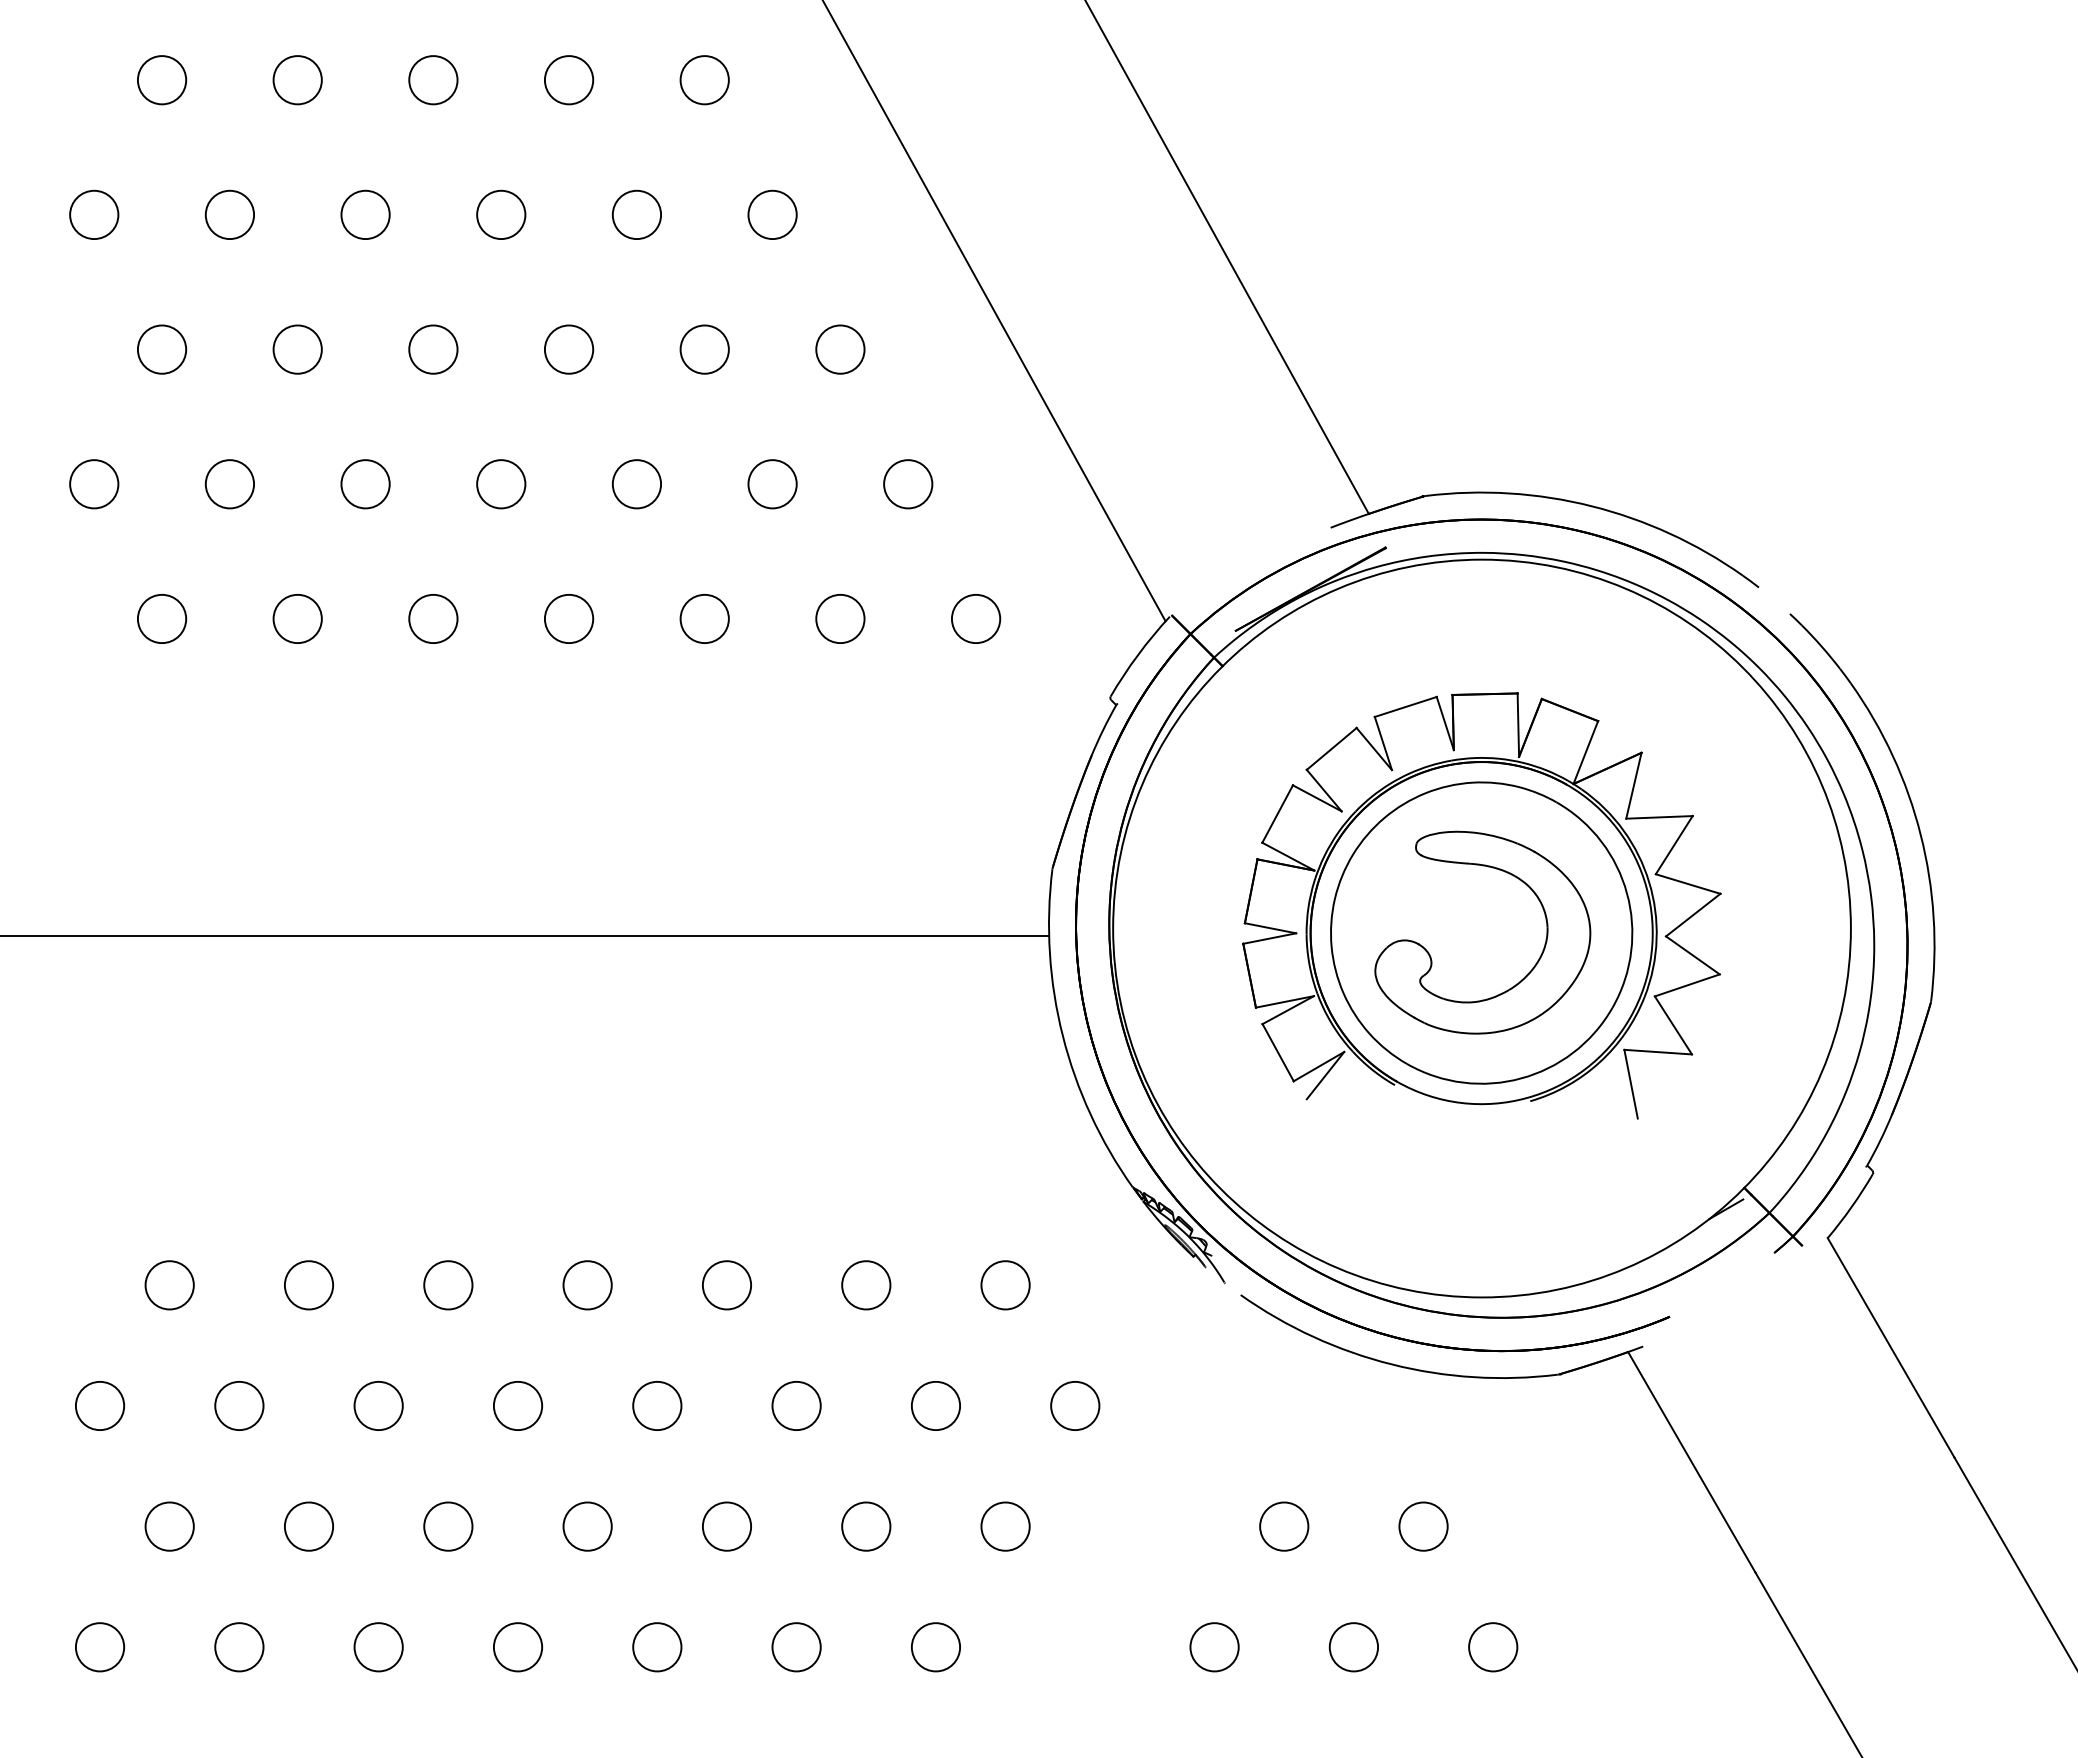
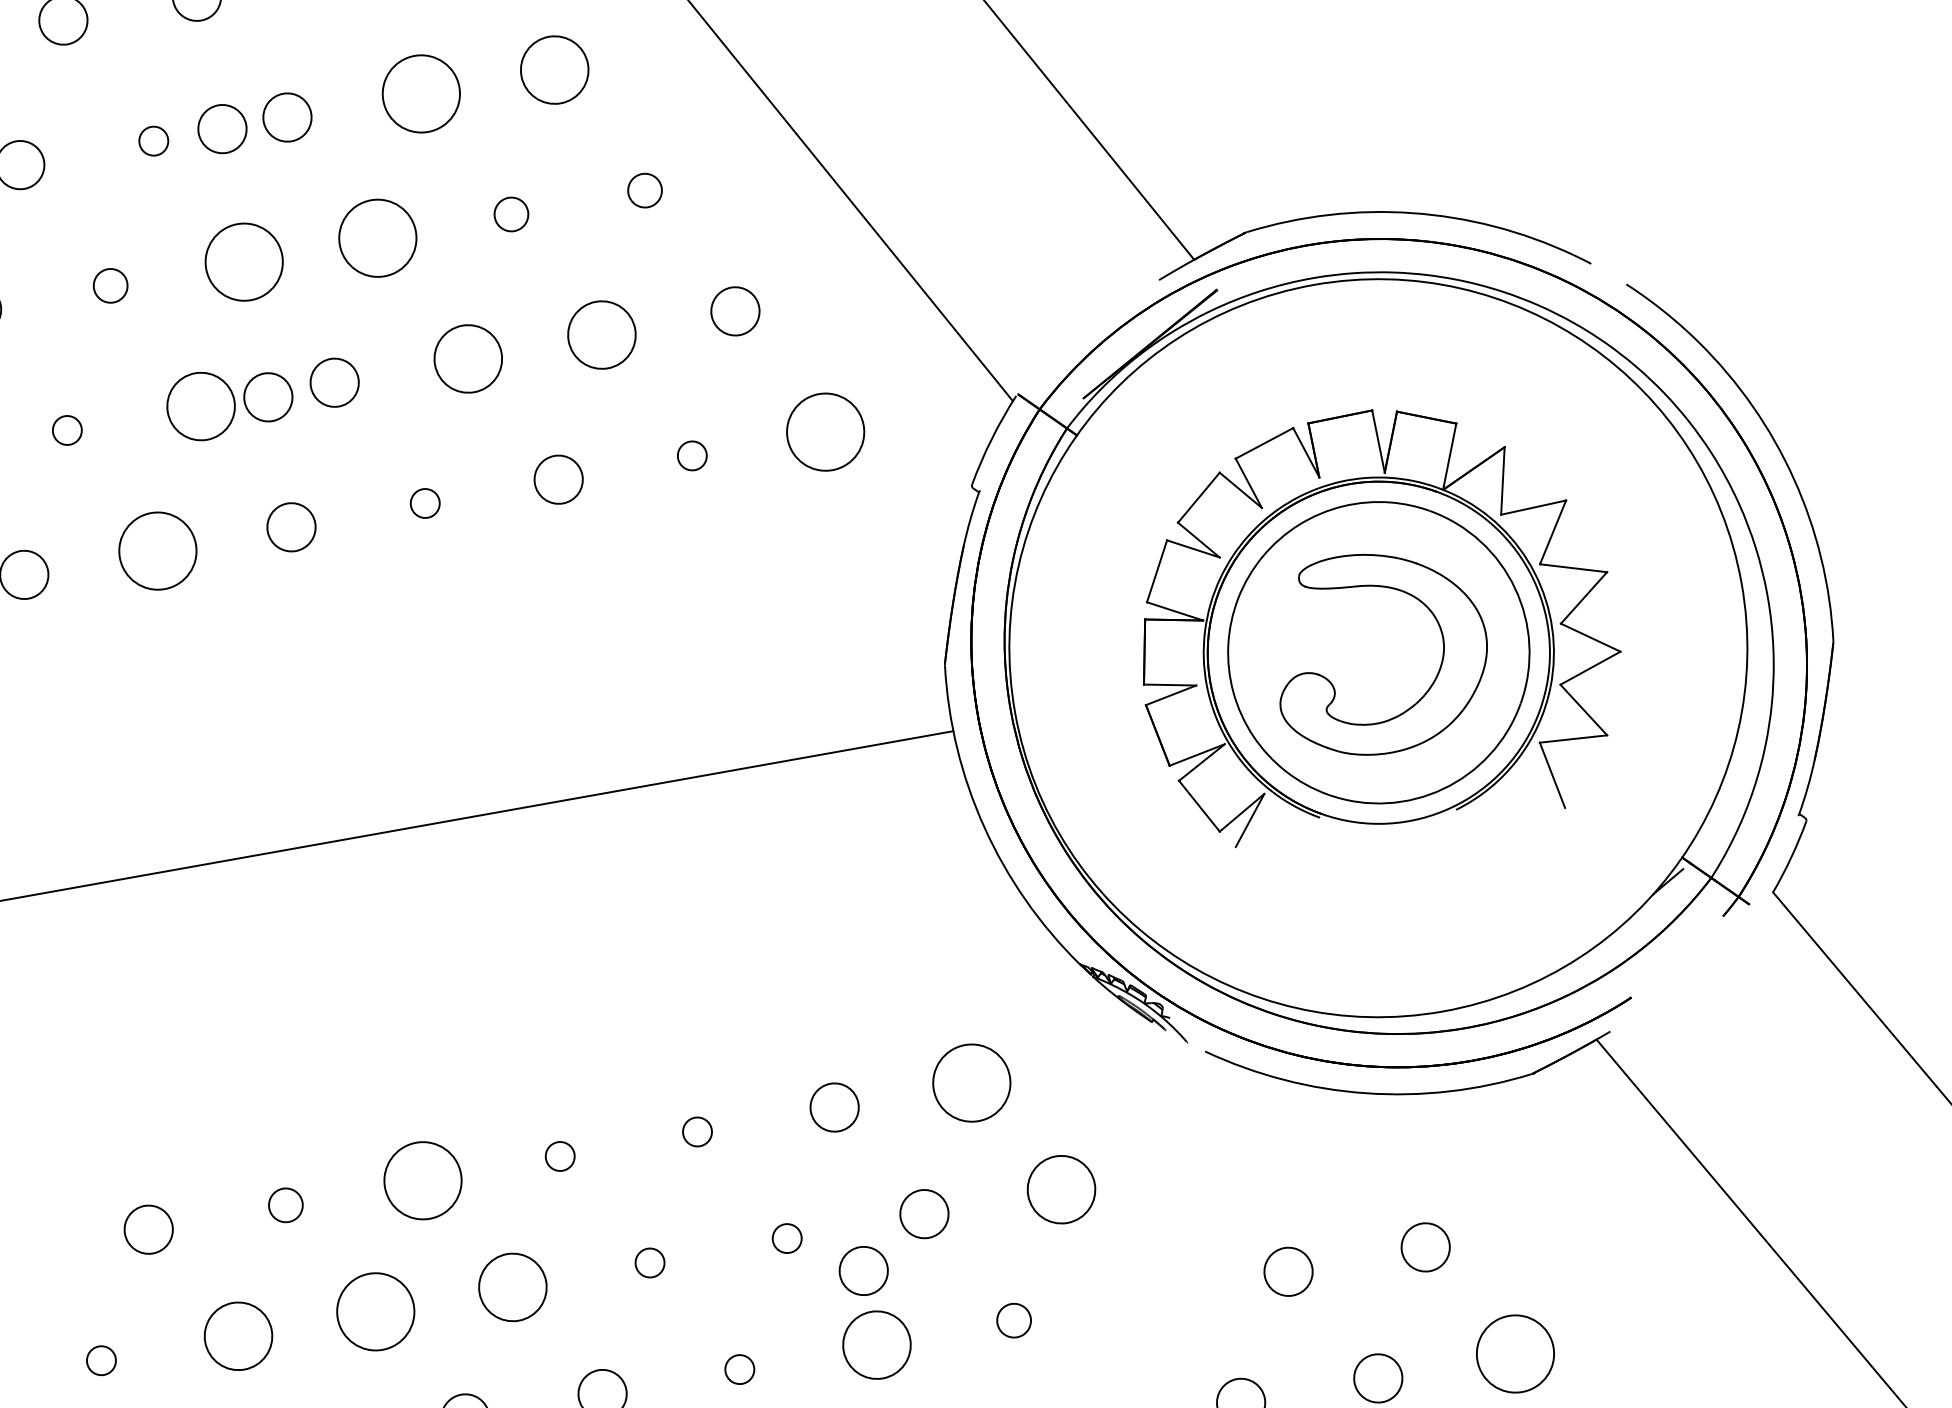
circle: (365, 214) -> (153, 140), size x0.6
circle: (435, 214) -> (222, 128), added
circle: (636, 214) -> (420, 93), size x1.6
circle: (772, 214) -> (554, 69), size x1.4
circle: (297, 349) -> (110, 285), size x0.7
circle: (433, 349) -> (244, 261), size x1.6
circle: (568, 349) -> (377, 238), size x1.6
circle: (704, 349) -> (511, 214), size x0.7
circle: (840, 349) -> (645, 190), size x0.7
circle: (229, 484) -> (67, 430), size x0.6
circle: (365, 484) -> (201, 406), size x1.4
circle: (636, 484) -> (467, 359), size x1.4
circle: (772, 484) -> (601, 335), size x1.4
circle: (433, 486) -> (268, 396), added
circle: (297, 618) -> (157, 550), size x1.6
circle: (569, 618) -> (425, 502), size x0.6
circle: (840, 618) -> (692, 455), size x0.6
circle: (976, 618) -> (826, 431), size x1.6
circle: (308, 1285) -> (285, 1205), size x0.7
circle: (448, 1285) -> (423, 1180), size x1.6
circle: (587, 1285) -> (560, 1156), size x0.6
circle: (726, 1285) -> (697, 1132), size x0.6
circle: (1005, 1285) -> (971, 1083), size x1.6
circle: (100, 1405) -> (101, 1360), size x0.6
circle: (239, 1405) -> (238, 1335), size x1.4
circle: (378, 1405) -> (375, 1311), size x1.6
circle: (517, 1405) -> (512, 1287), size x1.4
circle: (657, 1405) -> (650, 1262), size x0.6
circle: (796, 1405) -> (787, 1238), size x0.6
circle: (1075, 1405) -> (1061, 1189), size x1.4
circle: (866, 1451) -> (864, 1271), added
circle: (726, 1526) -> (739, 1369), size x0.6
circle: (866, 1526) -> (877, 1344), size x1.4
circle: (1005, 1526) -> (1014, 1320), size x0.7
circle: (1493, 1647) -> (1515, 1354), size x1.6

